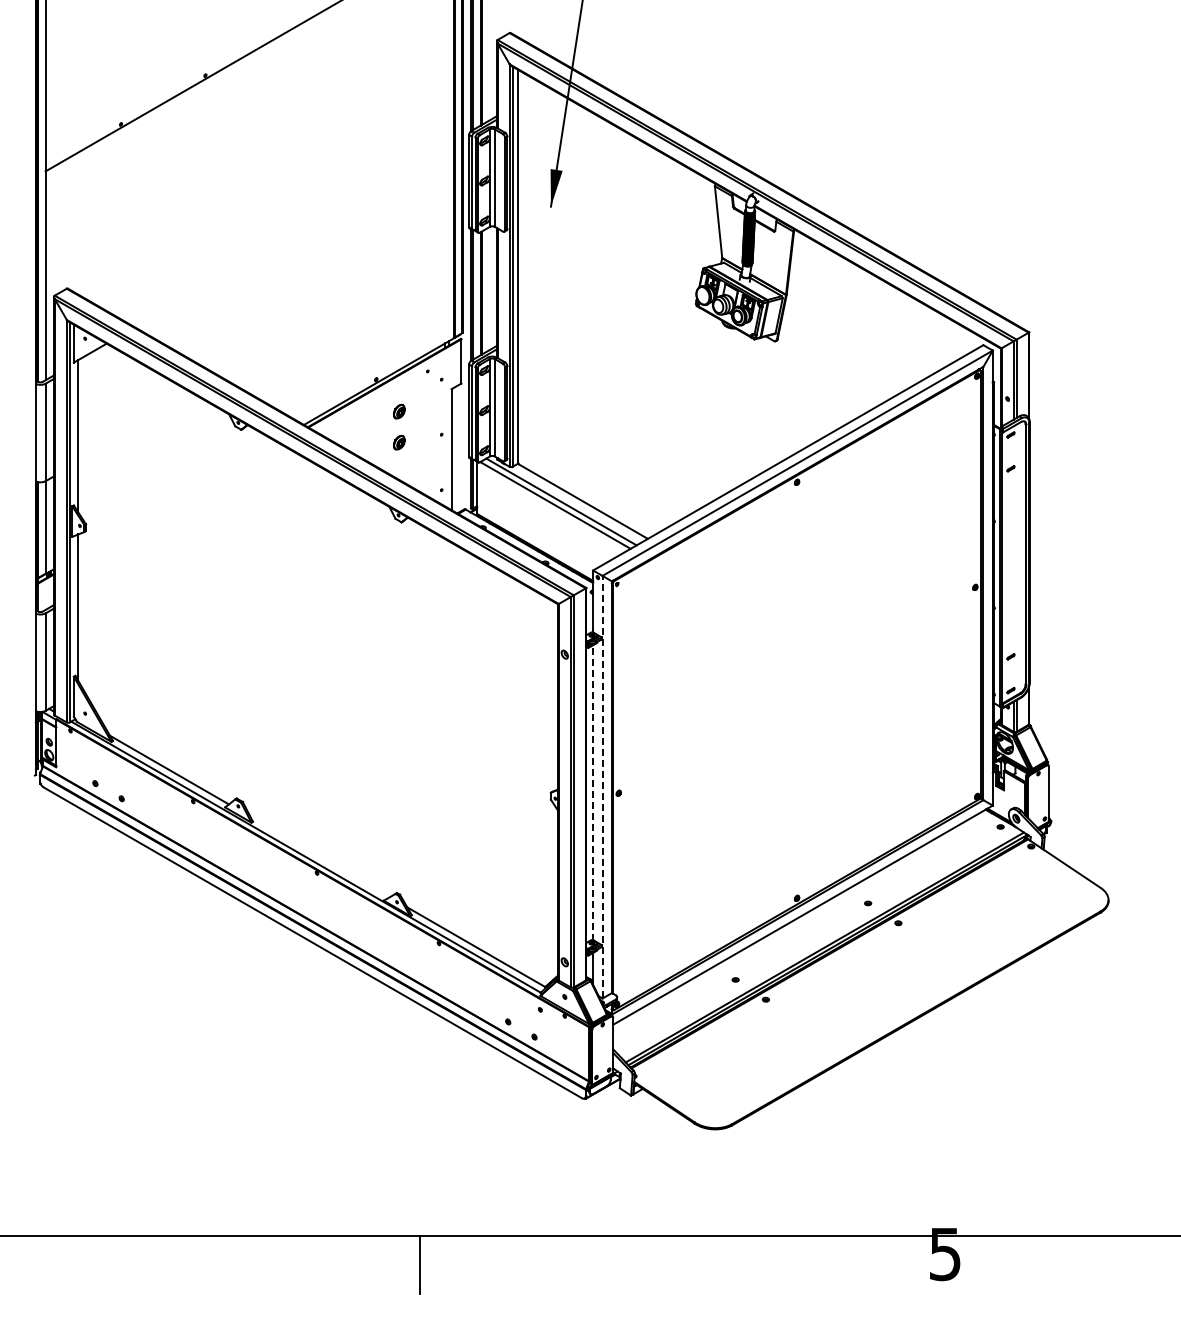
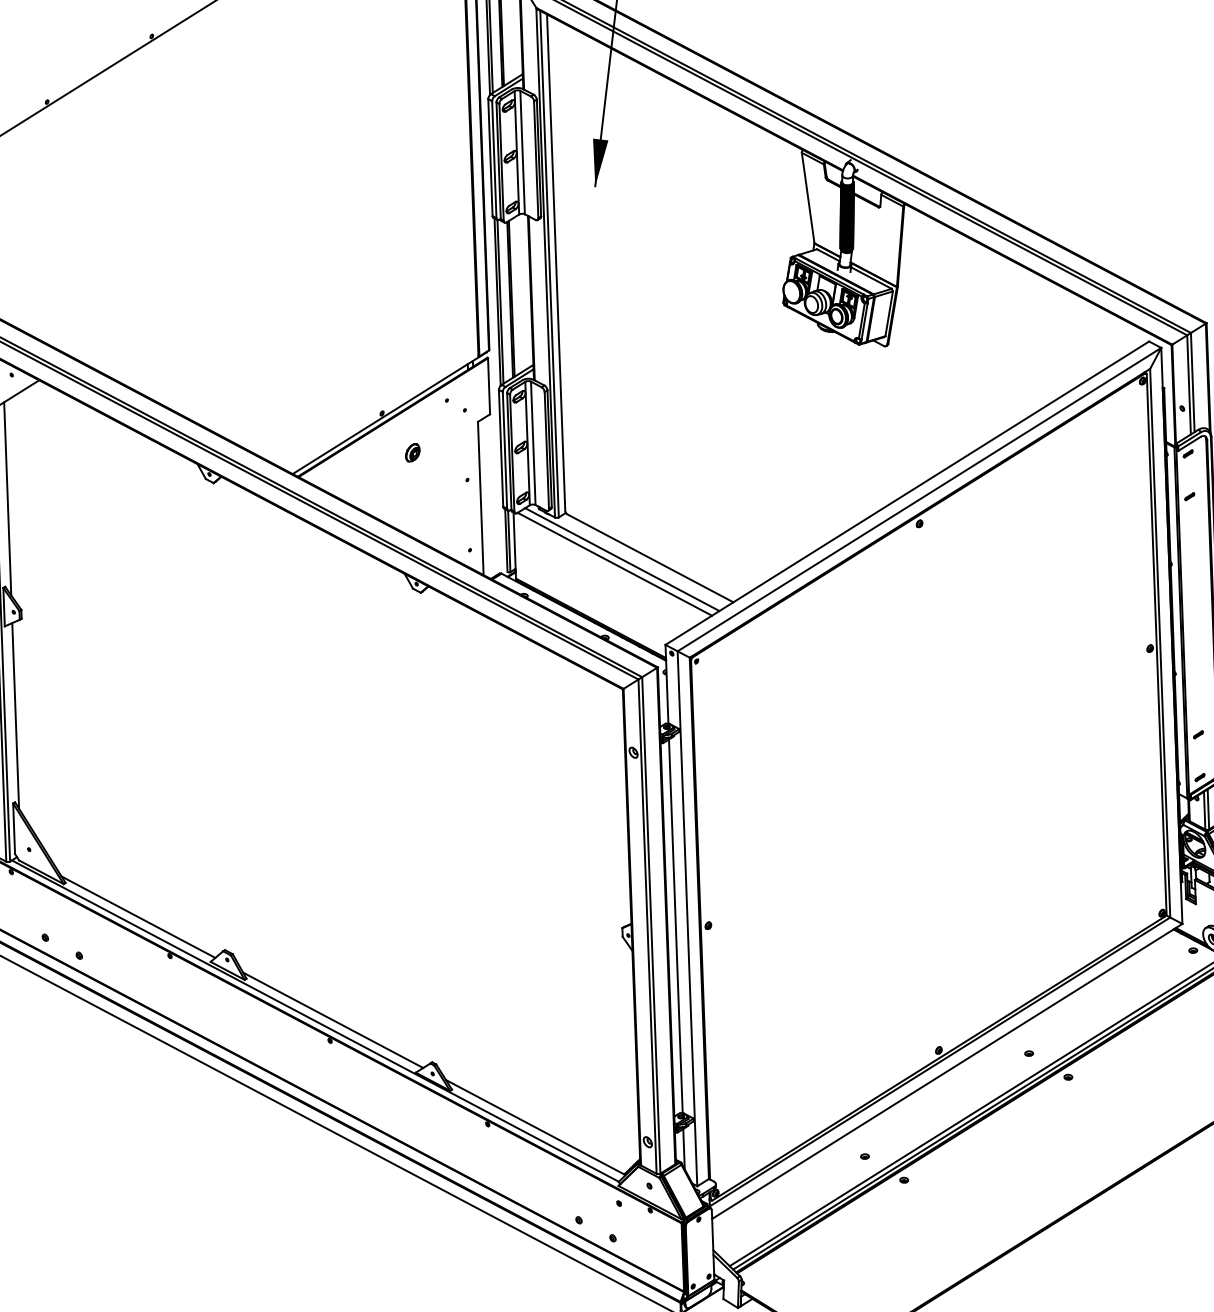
part: (399, 442) -> (414, 491), removed
line: (602, 786) -> (687, 917), dashed -> solid
line: (593, 792) -> (676, 925), dashed -> solid
line: (319, 856) -> (332, 1019), added

